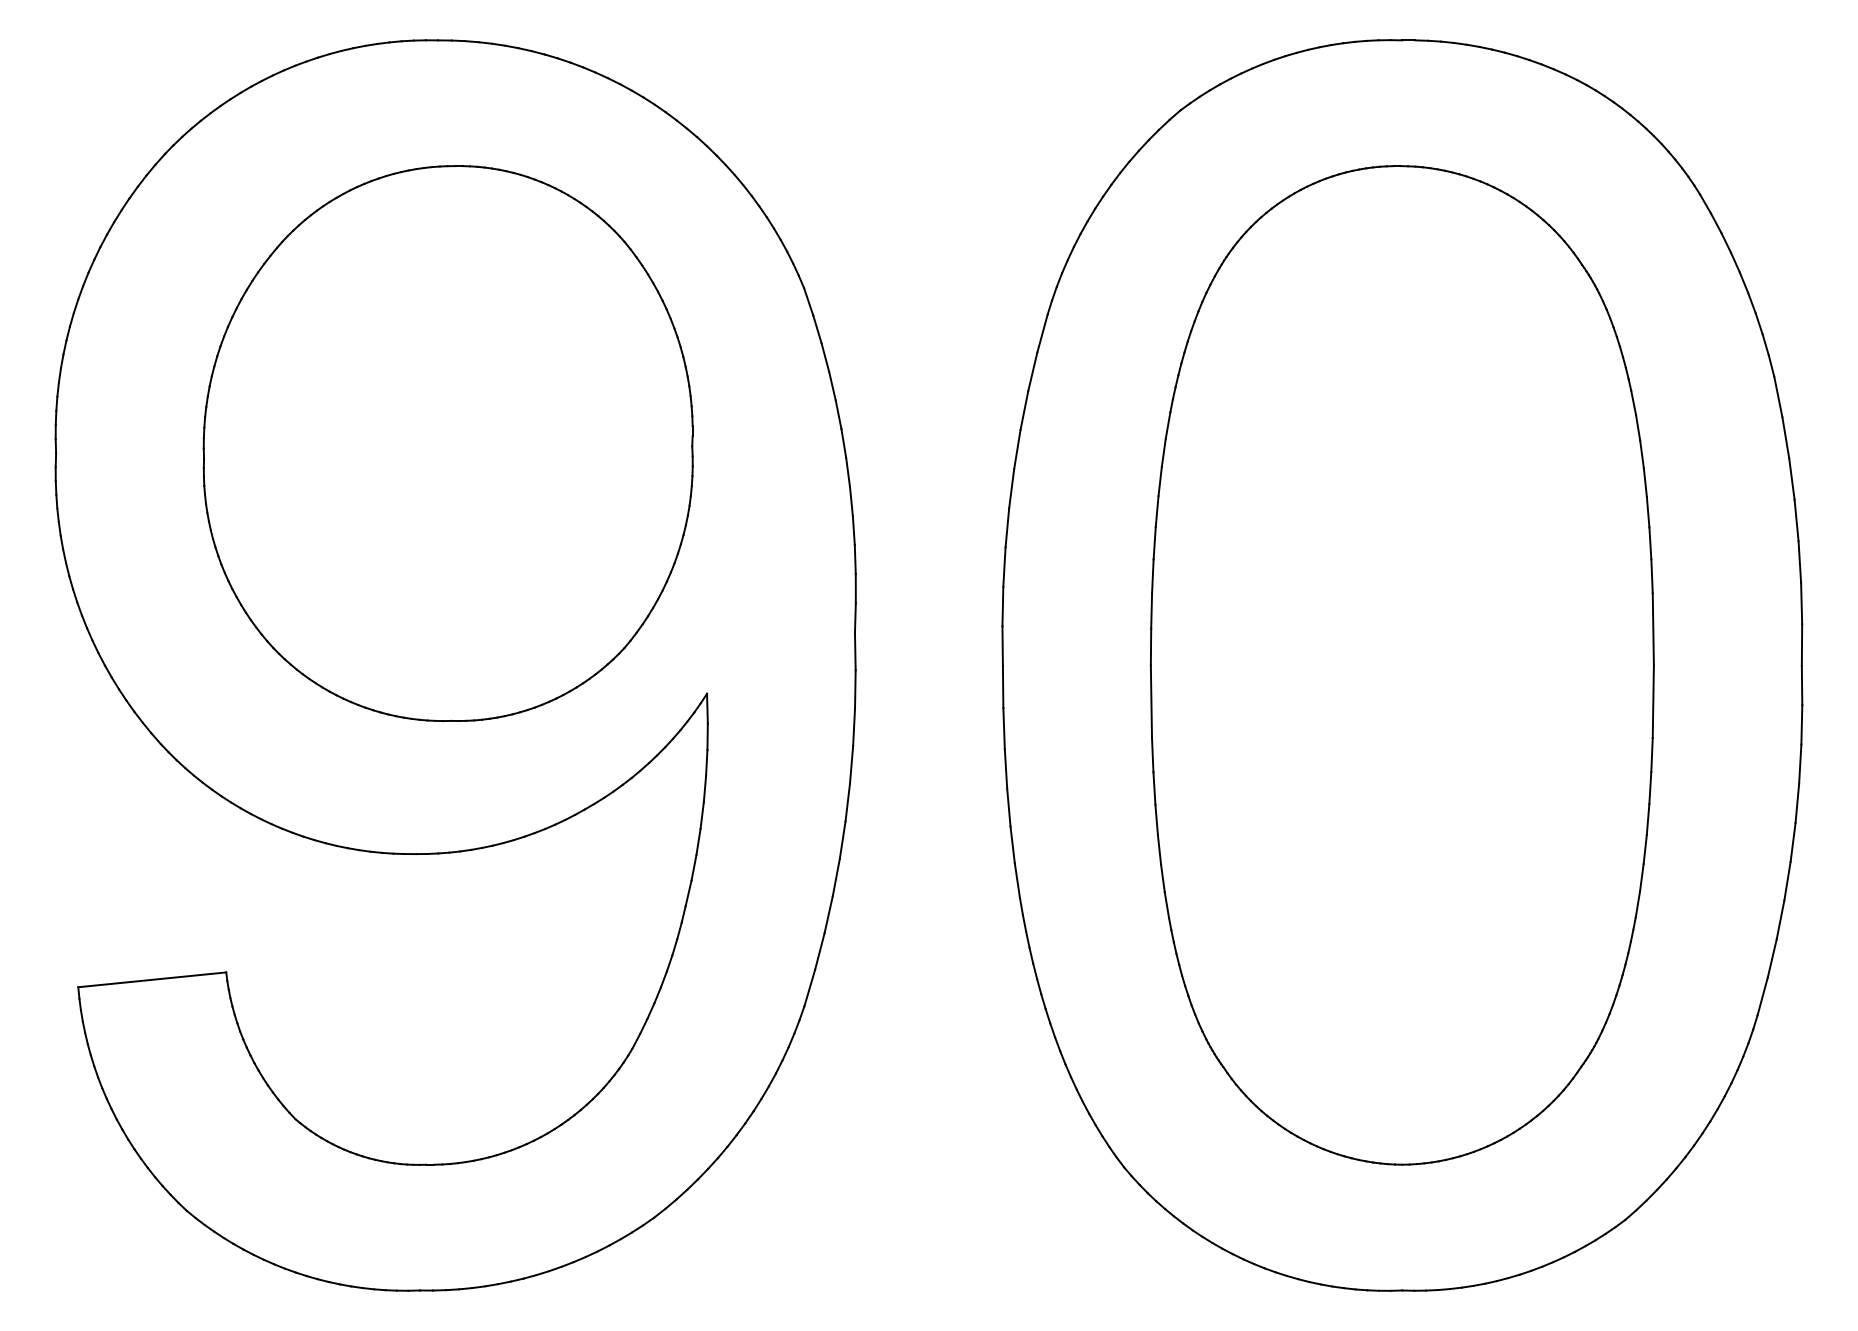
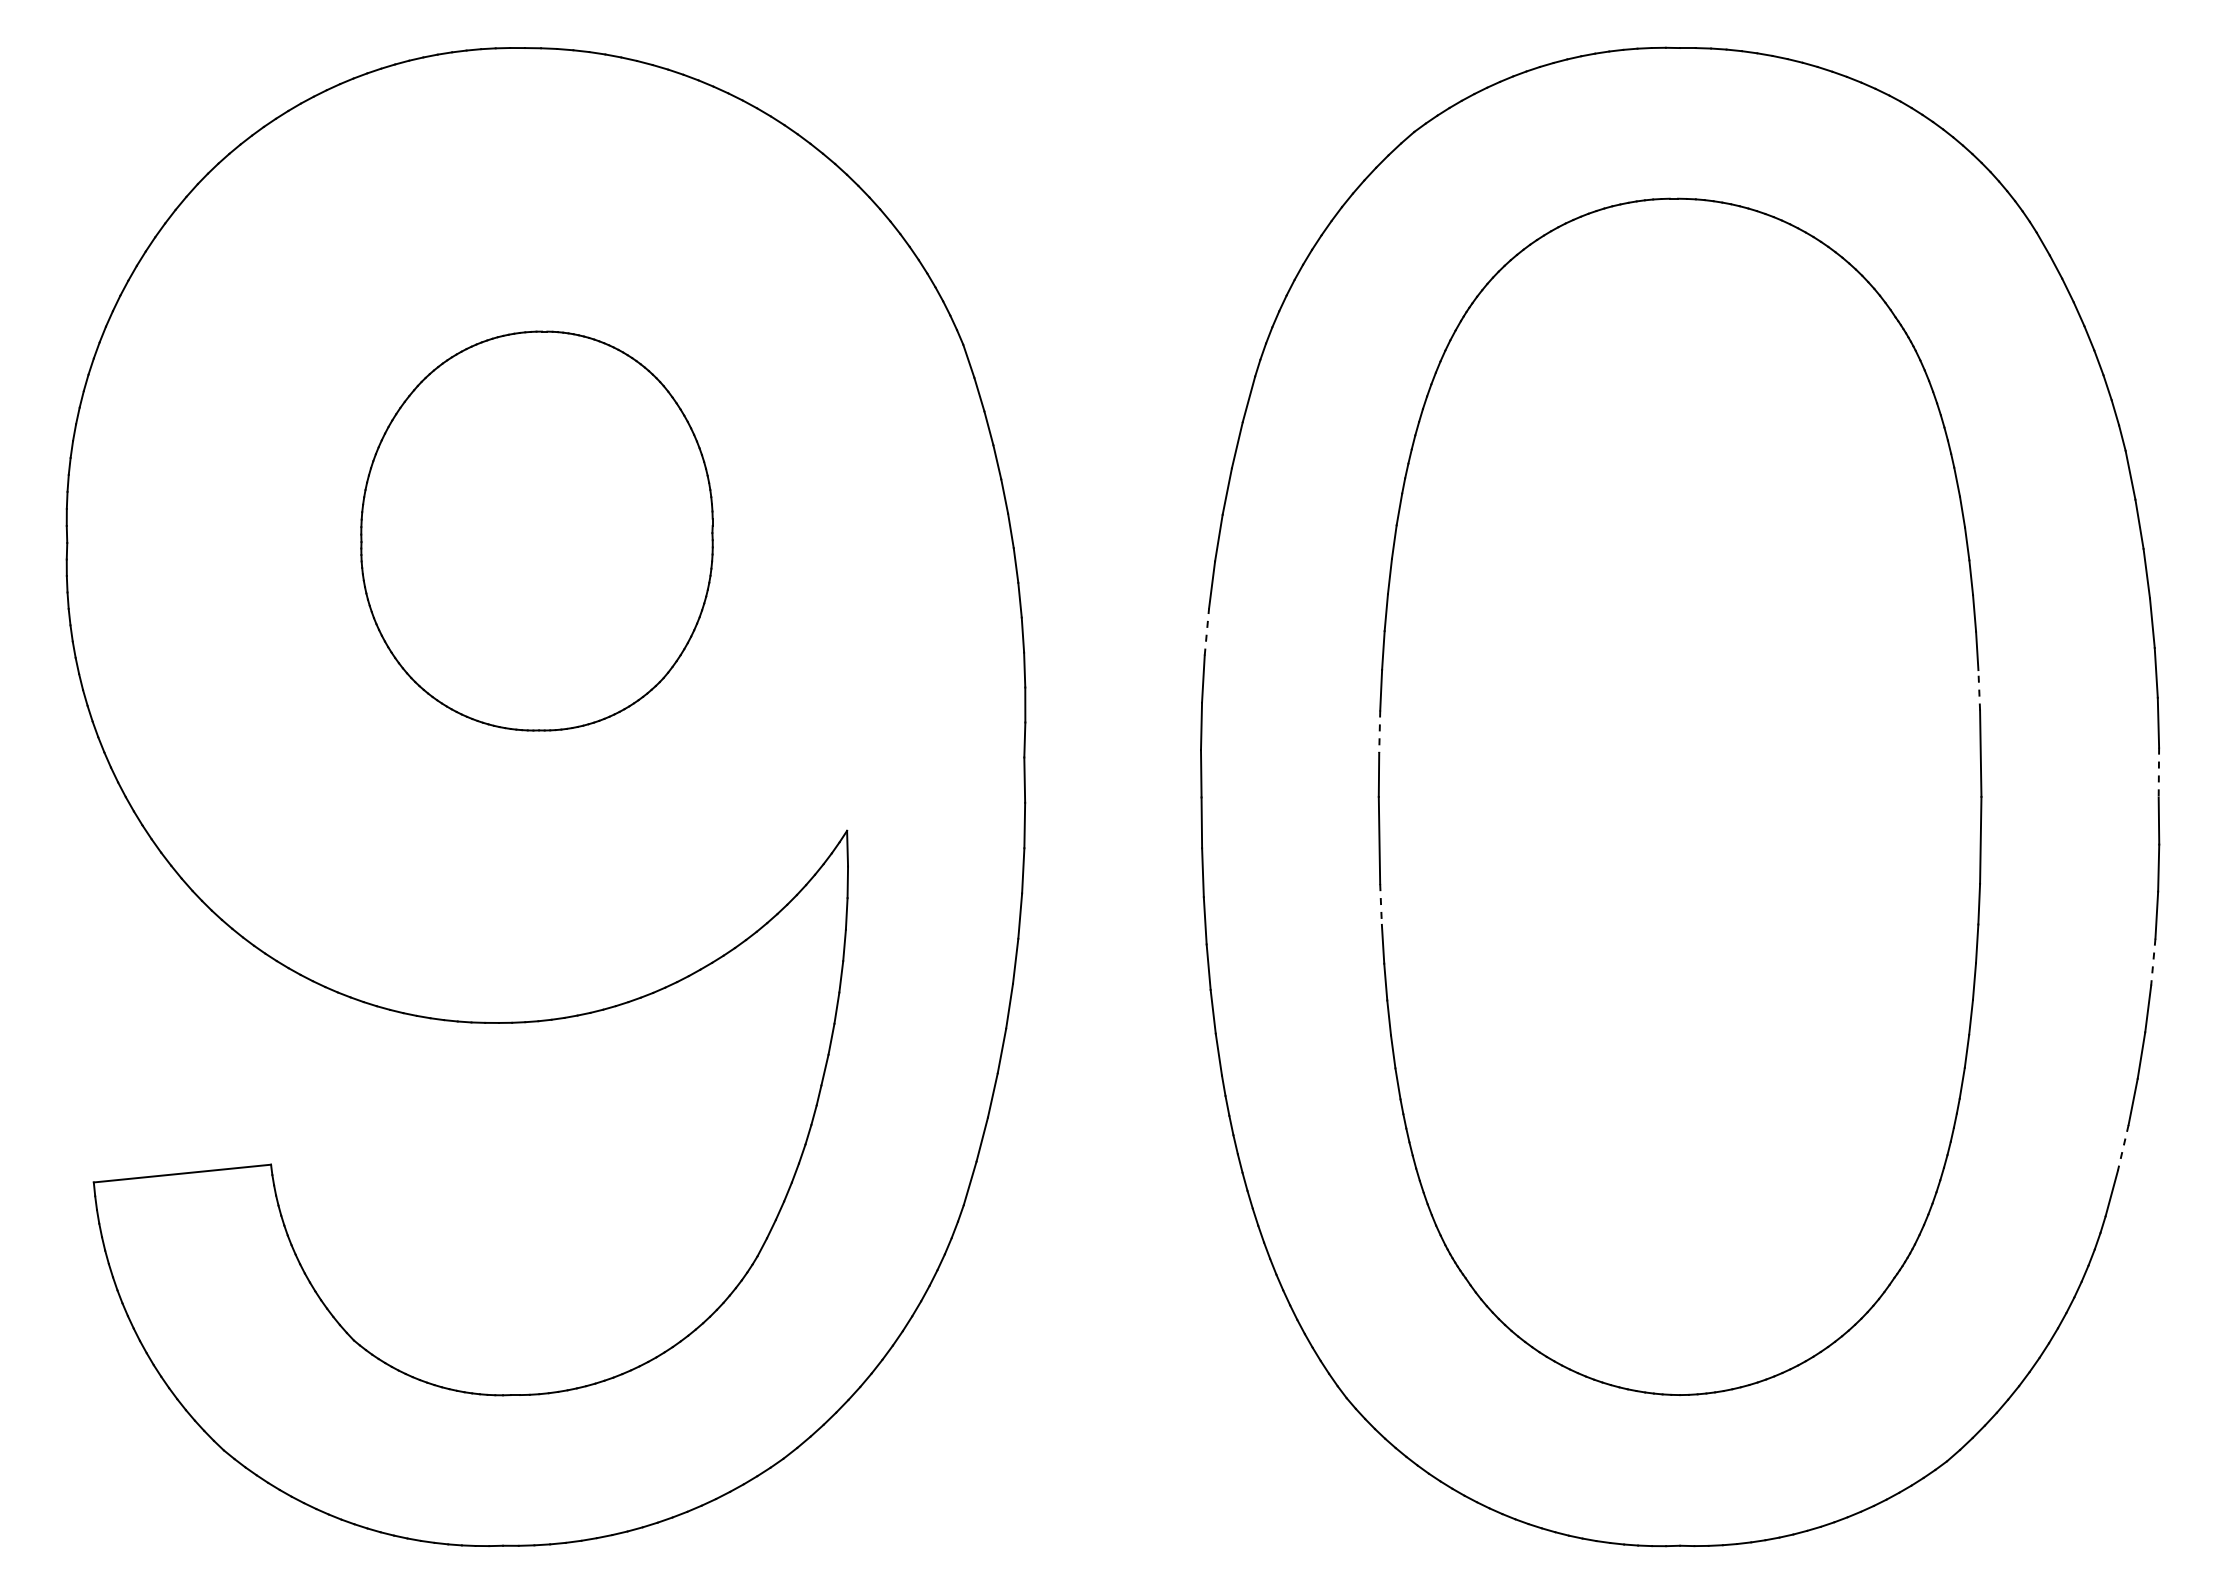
part: (447, 443) -> (536, 530), size x0.6
line: (1007, 528) -> (1206, 632), solid -> dashed
line: (1652, 575) -> (1979, 689), solid -> dashed
line: (1151, 611) -> (1379, 732), solid -> dashed
line: (1801, 645) -> (2158, 772), solid -> dashed
line: (1153, 756) -> (1381, 905), solid -> dashed
line: (1797, 803) -> (2153, 962), solid -> dashed
line: (1772, 958) -> (2123, 1147), solid -> dashed

